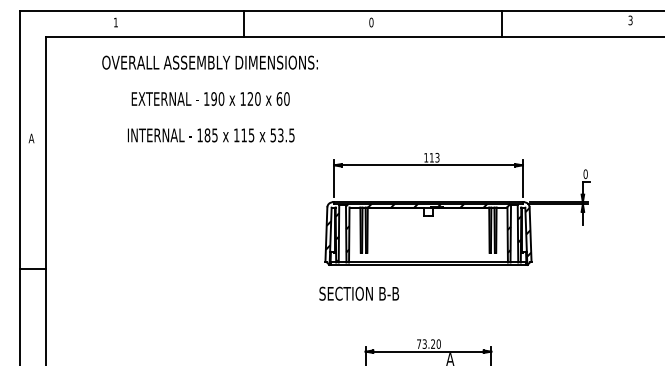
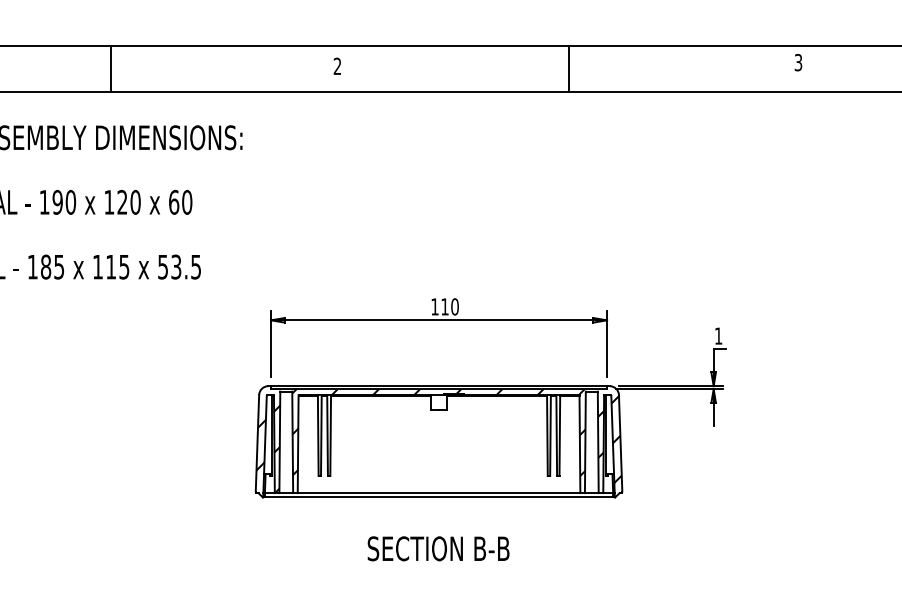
text: (371, 22) -> (337, 66), 0 -> 2
text: (437, 157) -> (455, 306), 113 -> 110
text: (585, 174) -> (718, 336), 0 -> 1
text: (358, 293) -> (437, 548), moved

